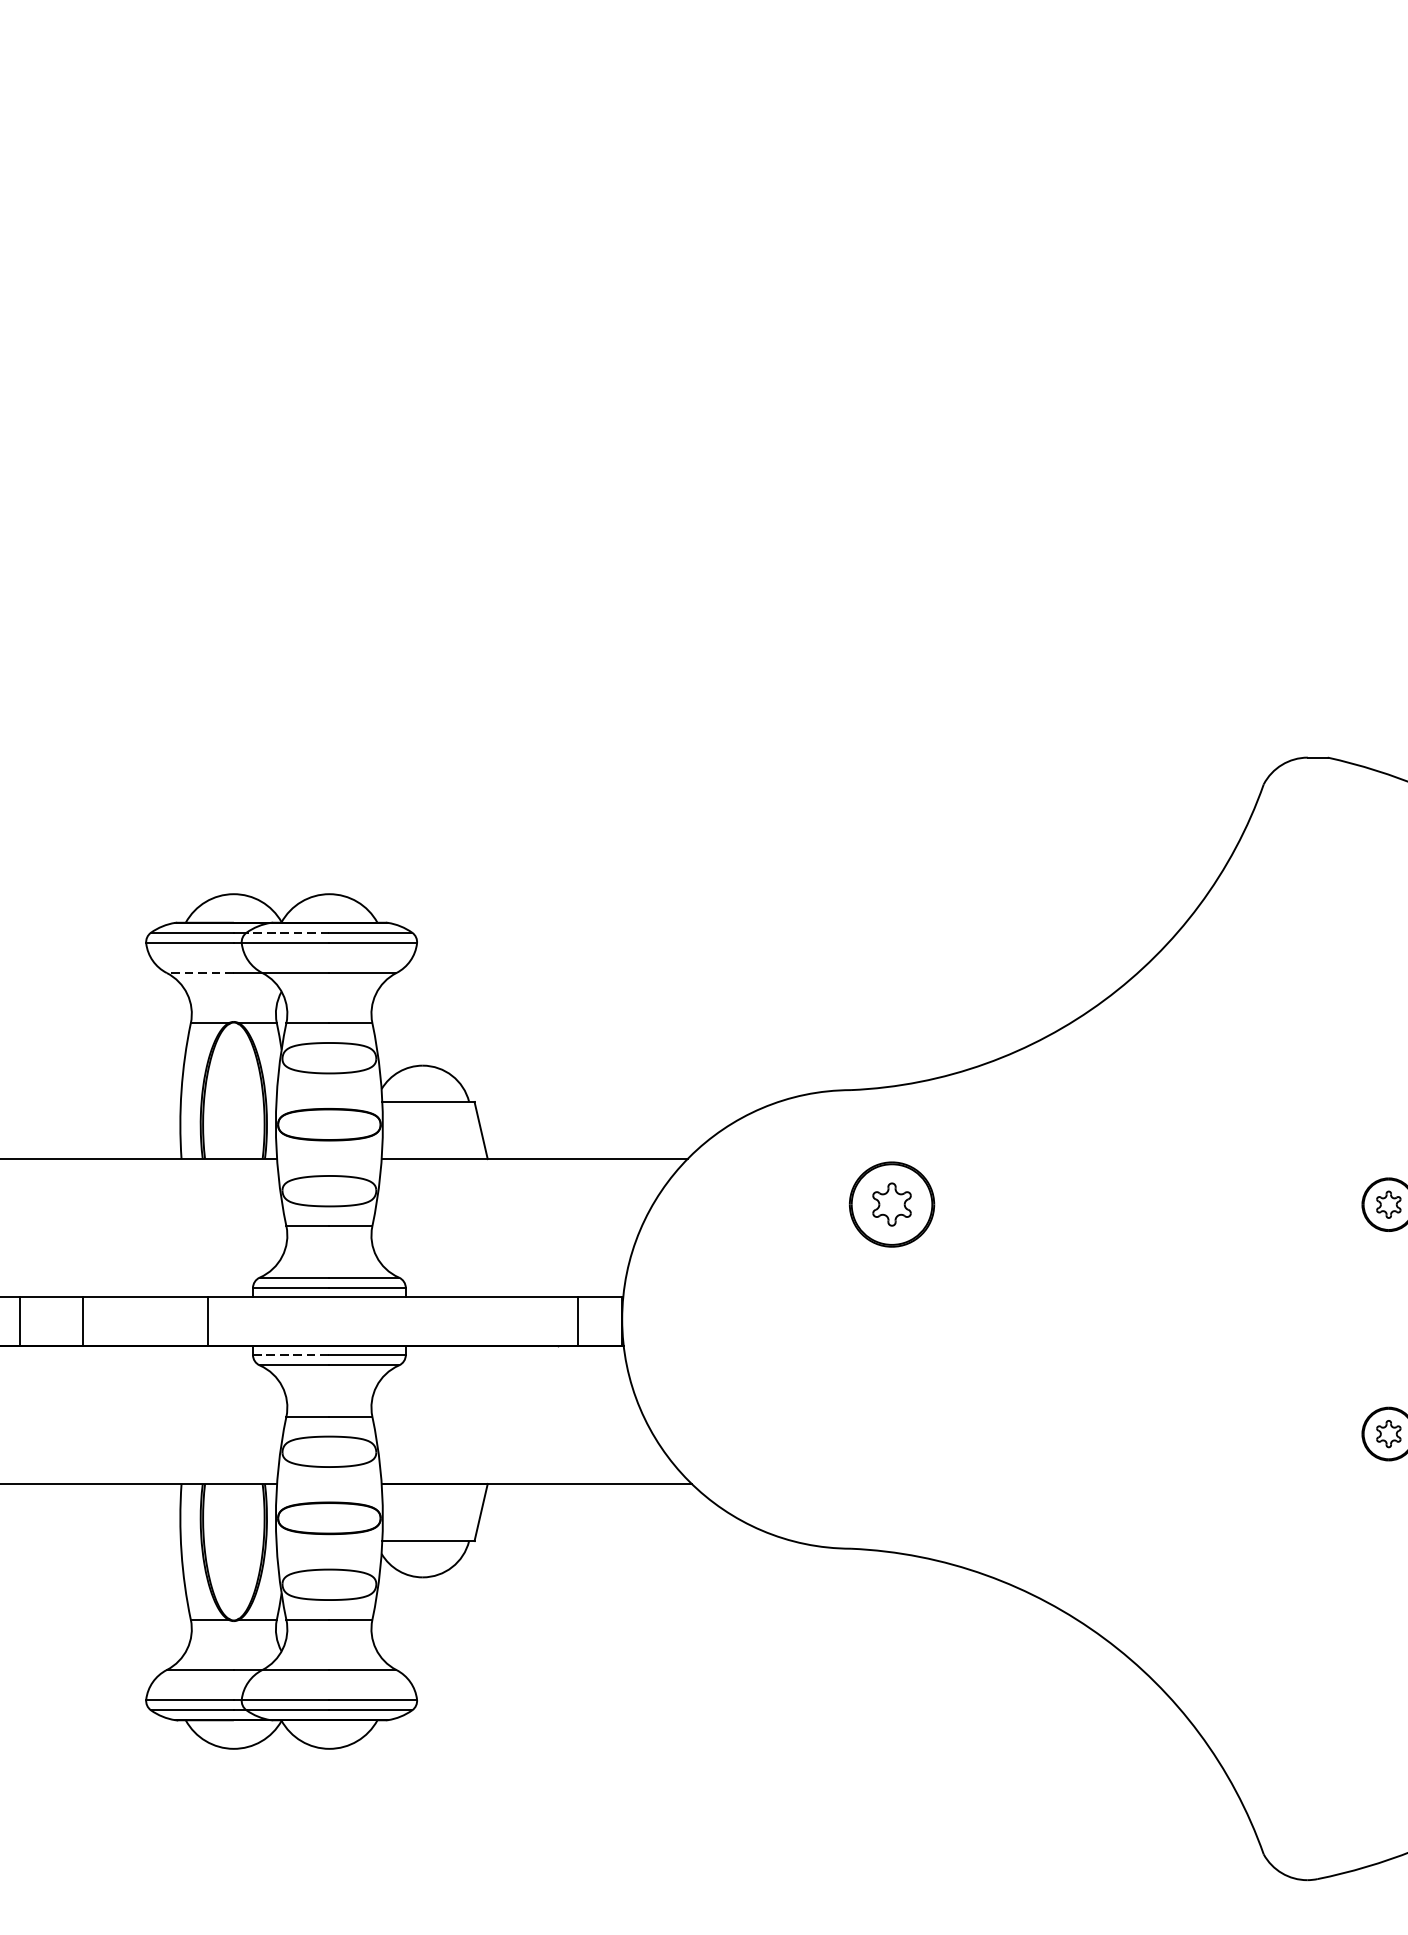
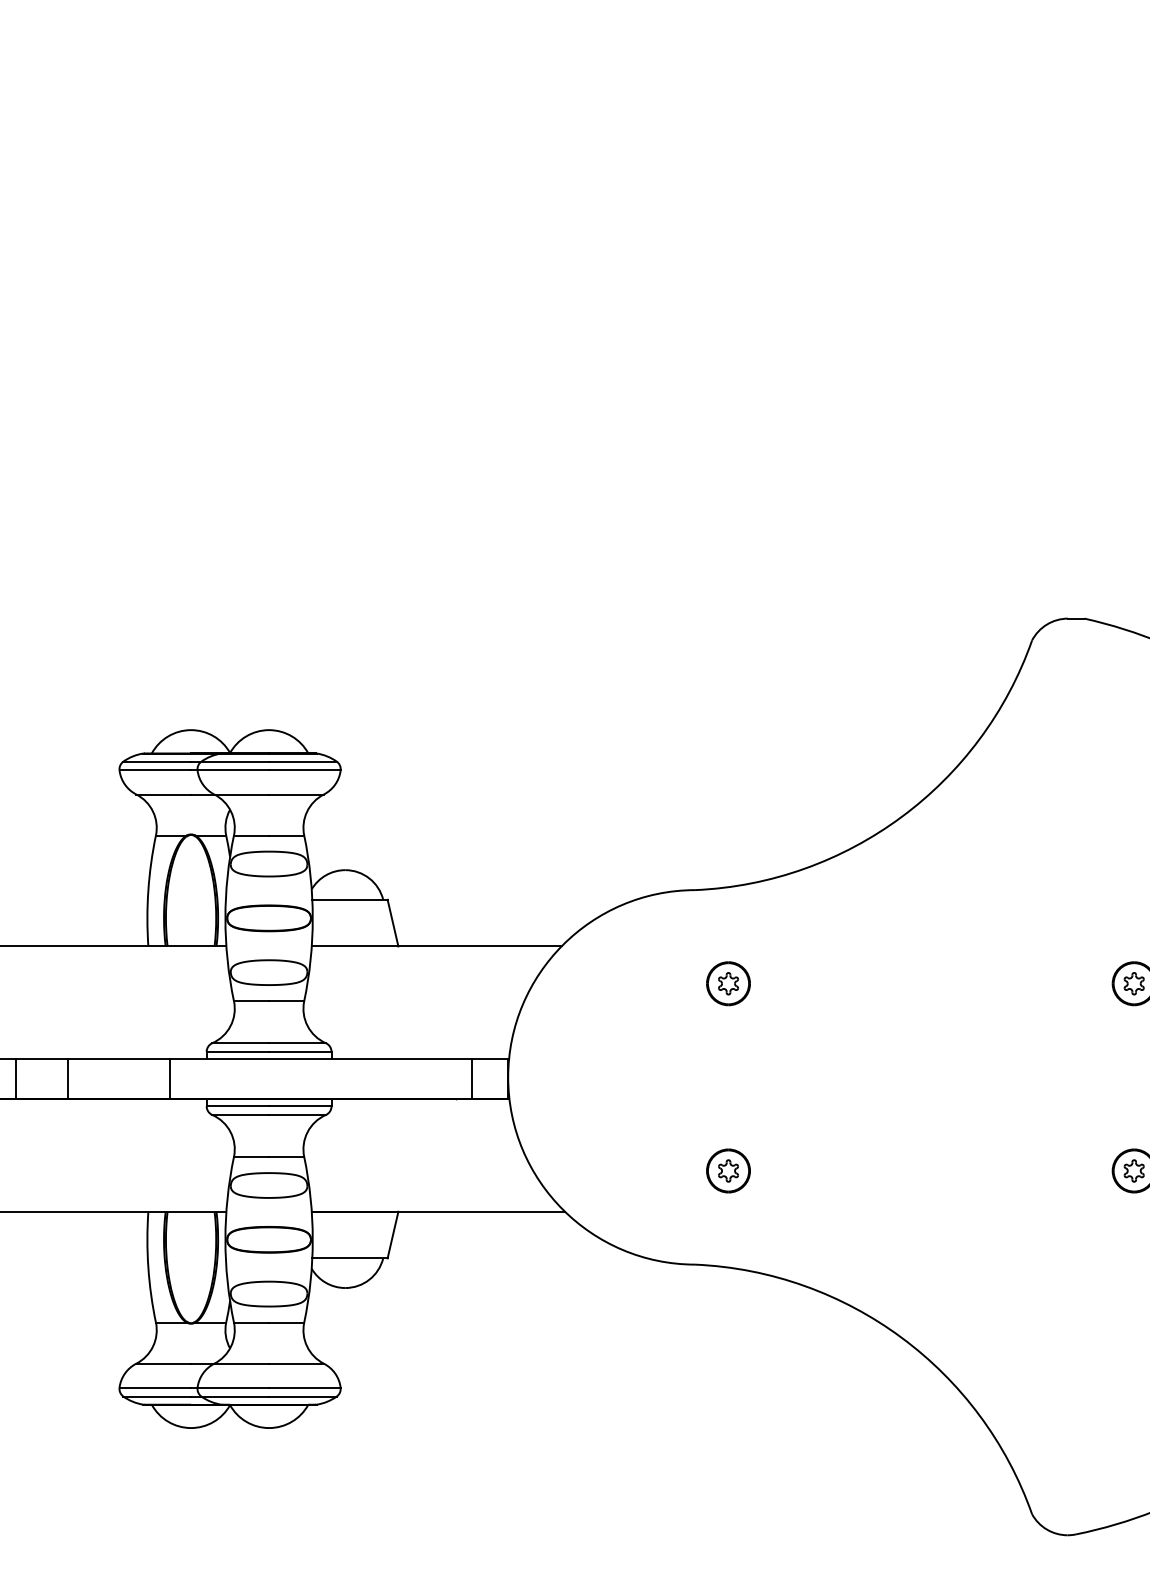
line: (288, 932) -> (235, 761), dashed -> solid
line: (200, 973) -> (163, 794), dashed -> solid
part: (891, 1204) -> (728, 983), size x0.62
line: (291, 1355) -> (238, 1106), dashed -> solid
part: (891, 1433) -> (728, 1170), added

